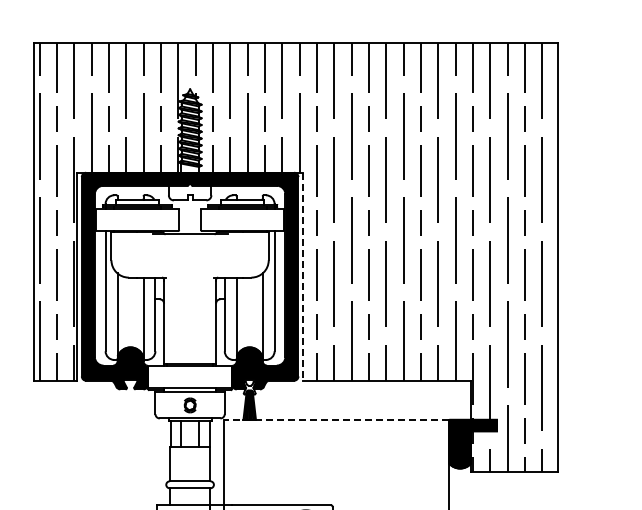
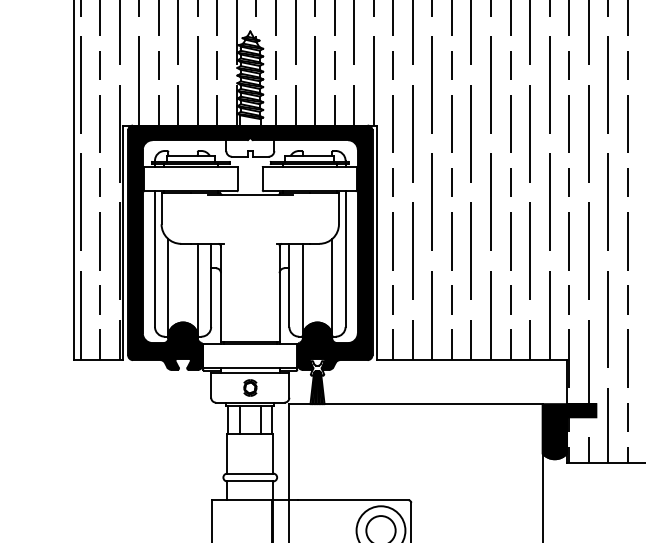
line: (302, 276) -> (377, 242), dashed -> solid
line: (336, 419) -> (415, 403), dashed -> solid

